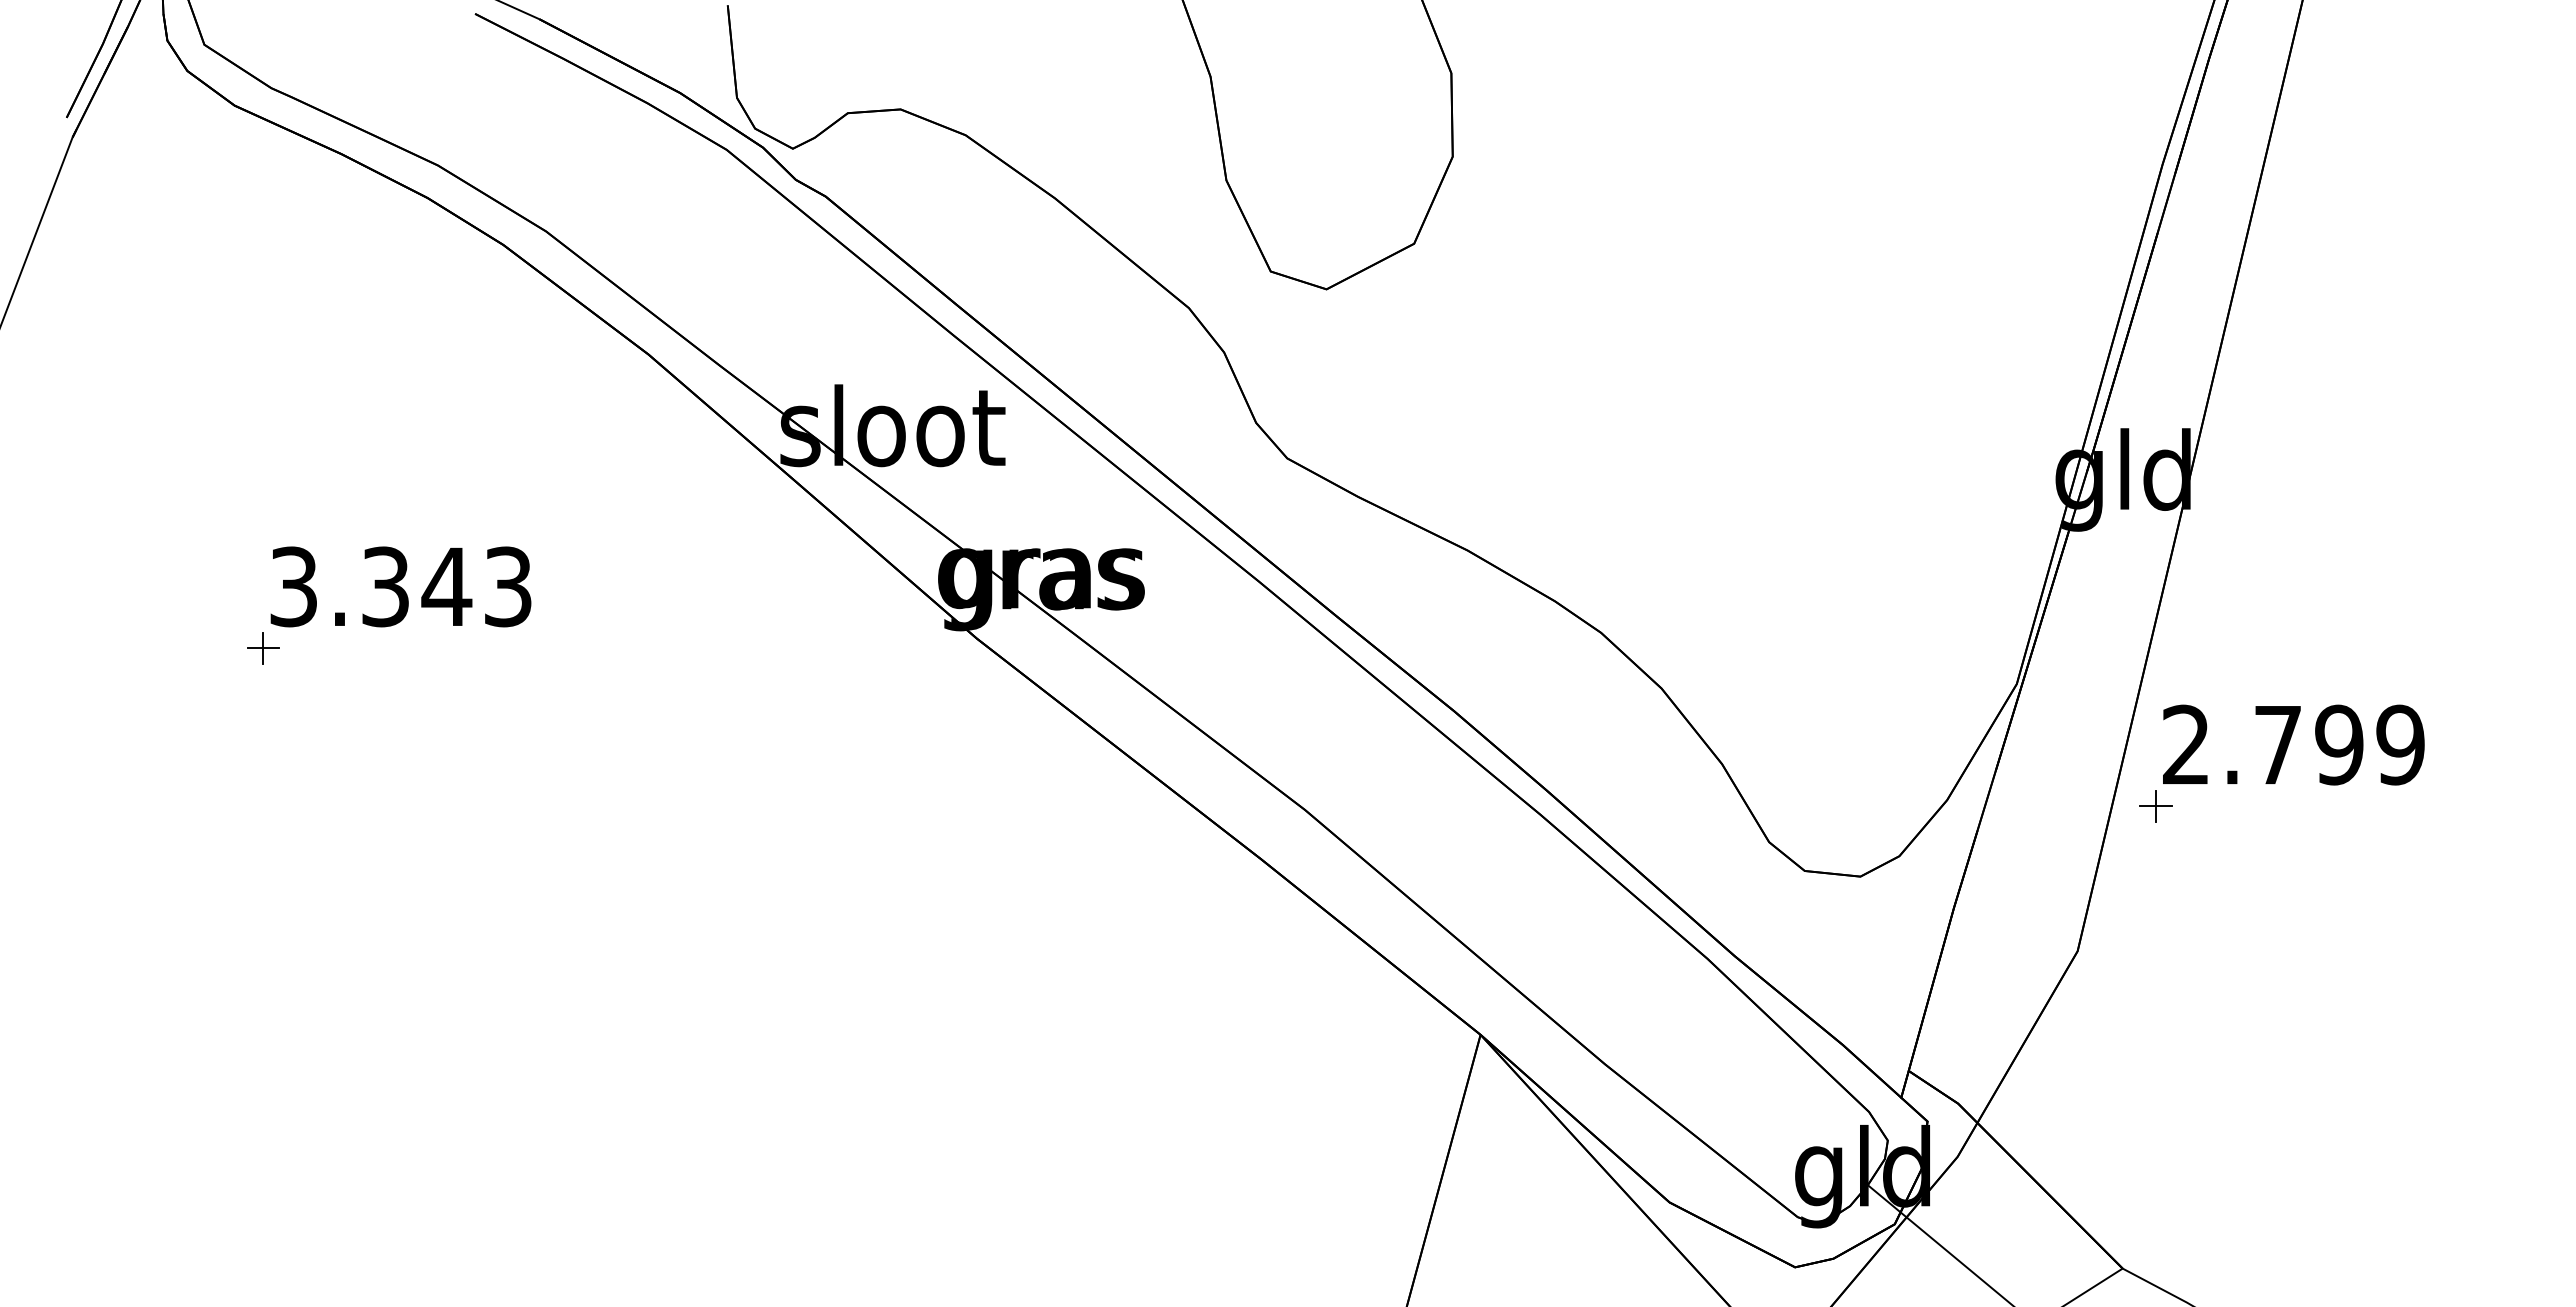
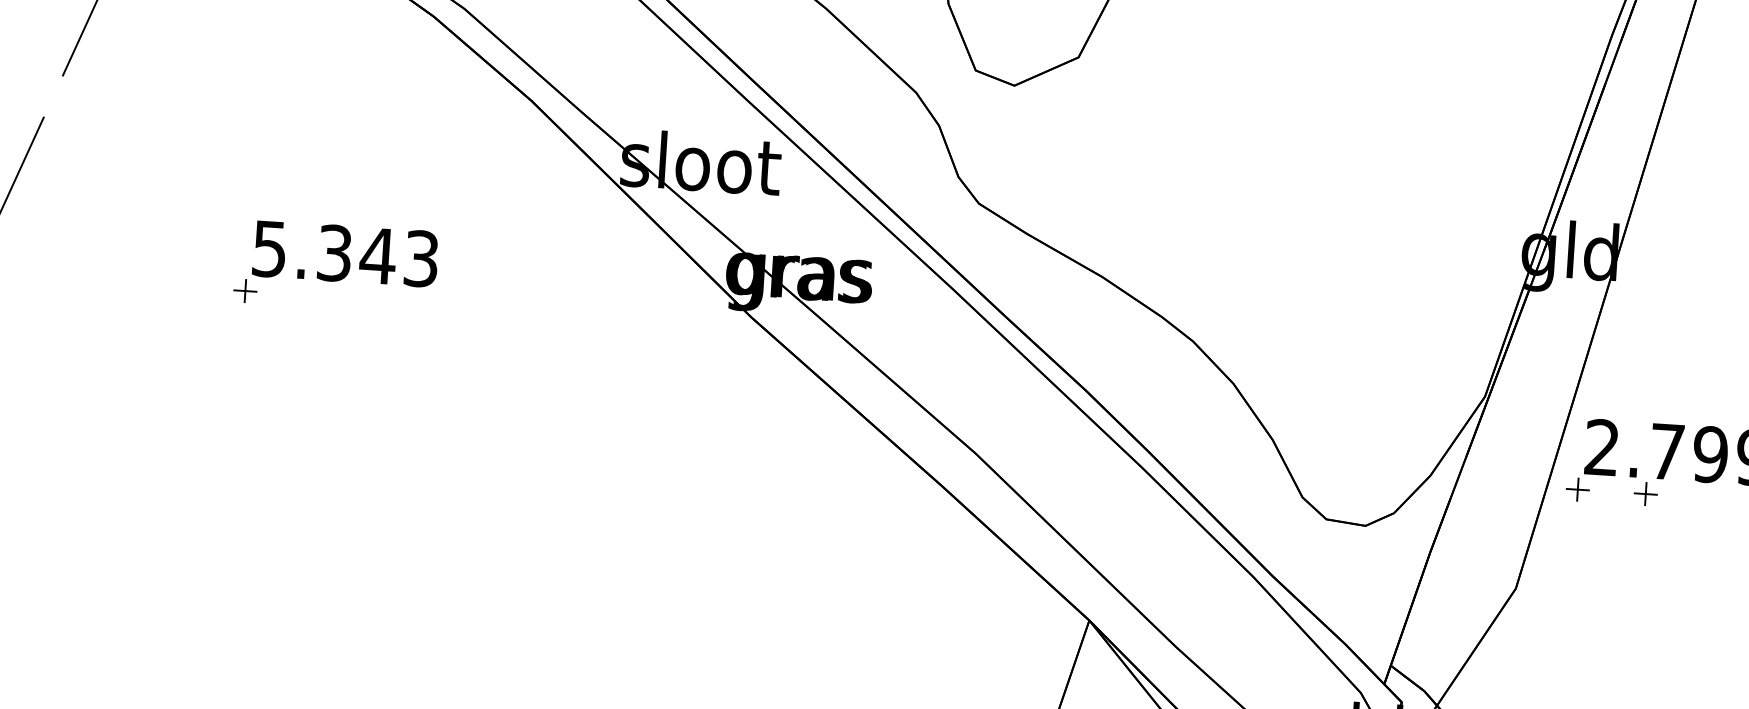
text: (293, 586) -> (269, 248), 3.343 -> 5.343
part: (2251, 806) -> (1645, 494), added

